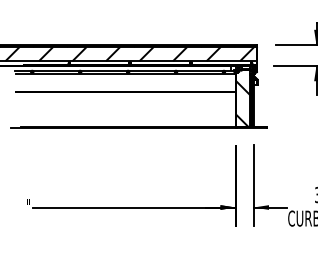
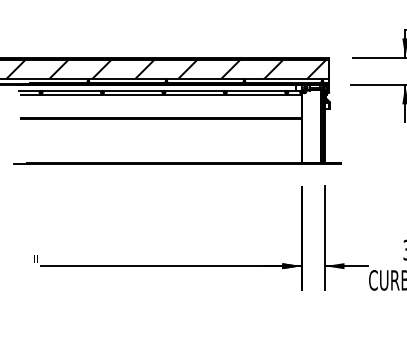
hatch: (243, 104) -> (311, 133), removed

